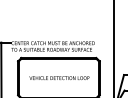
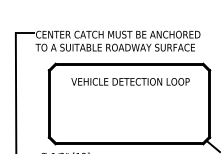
text: (59, 77) -> (130, 80), moved

